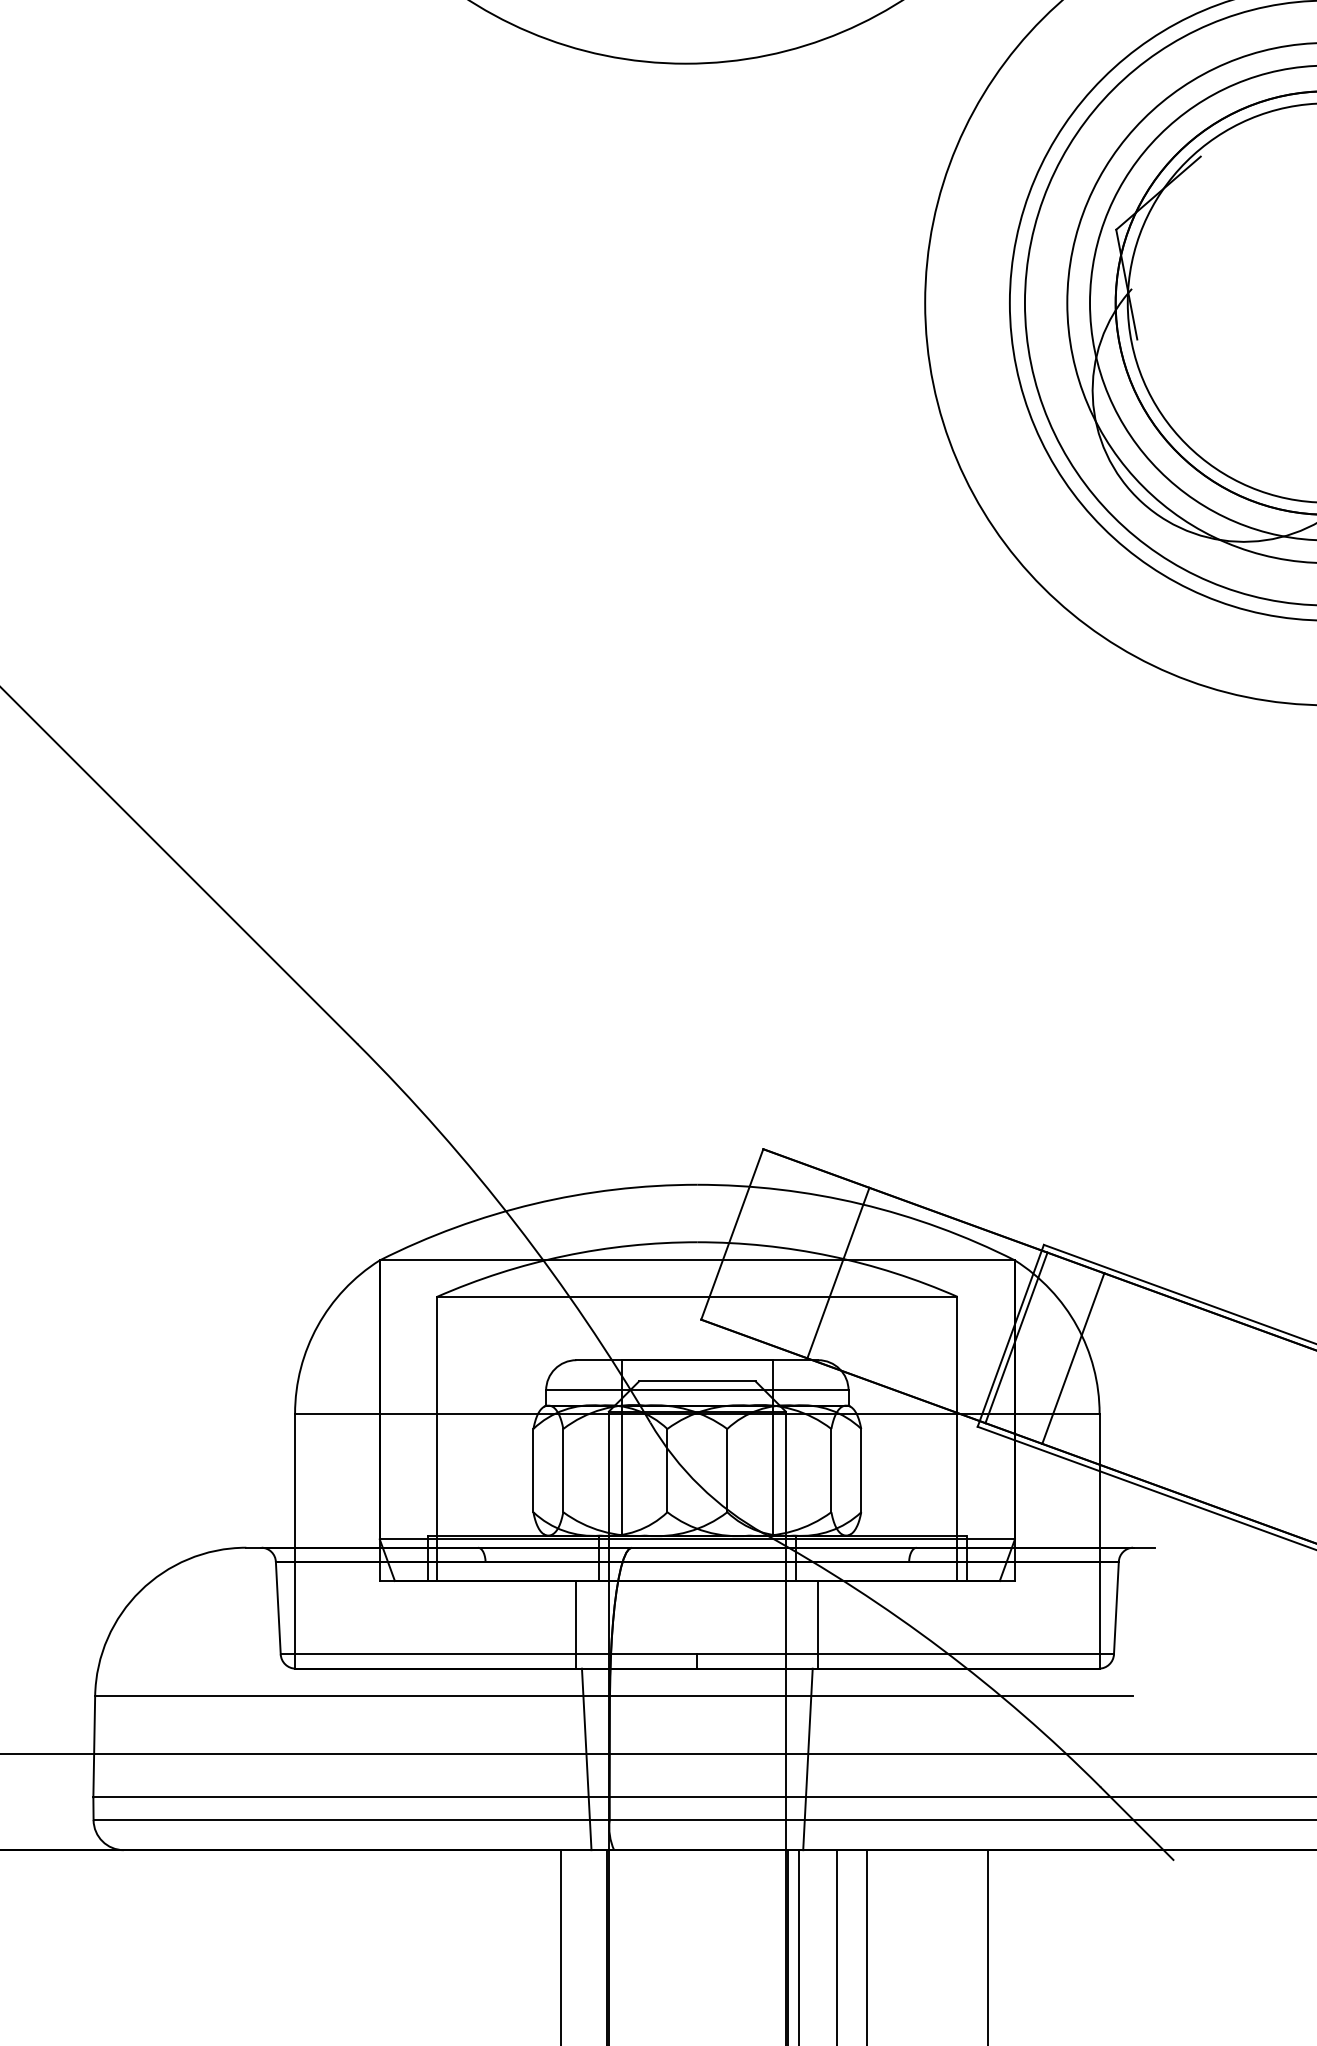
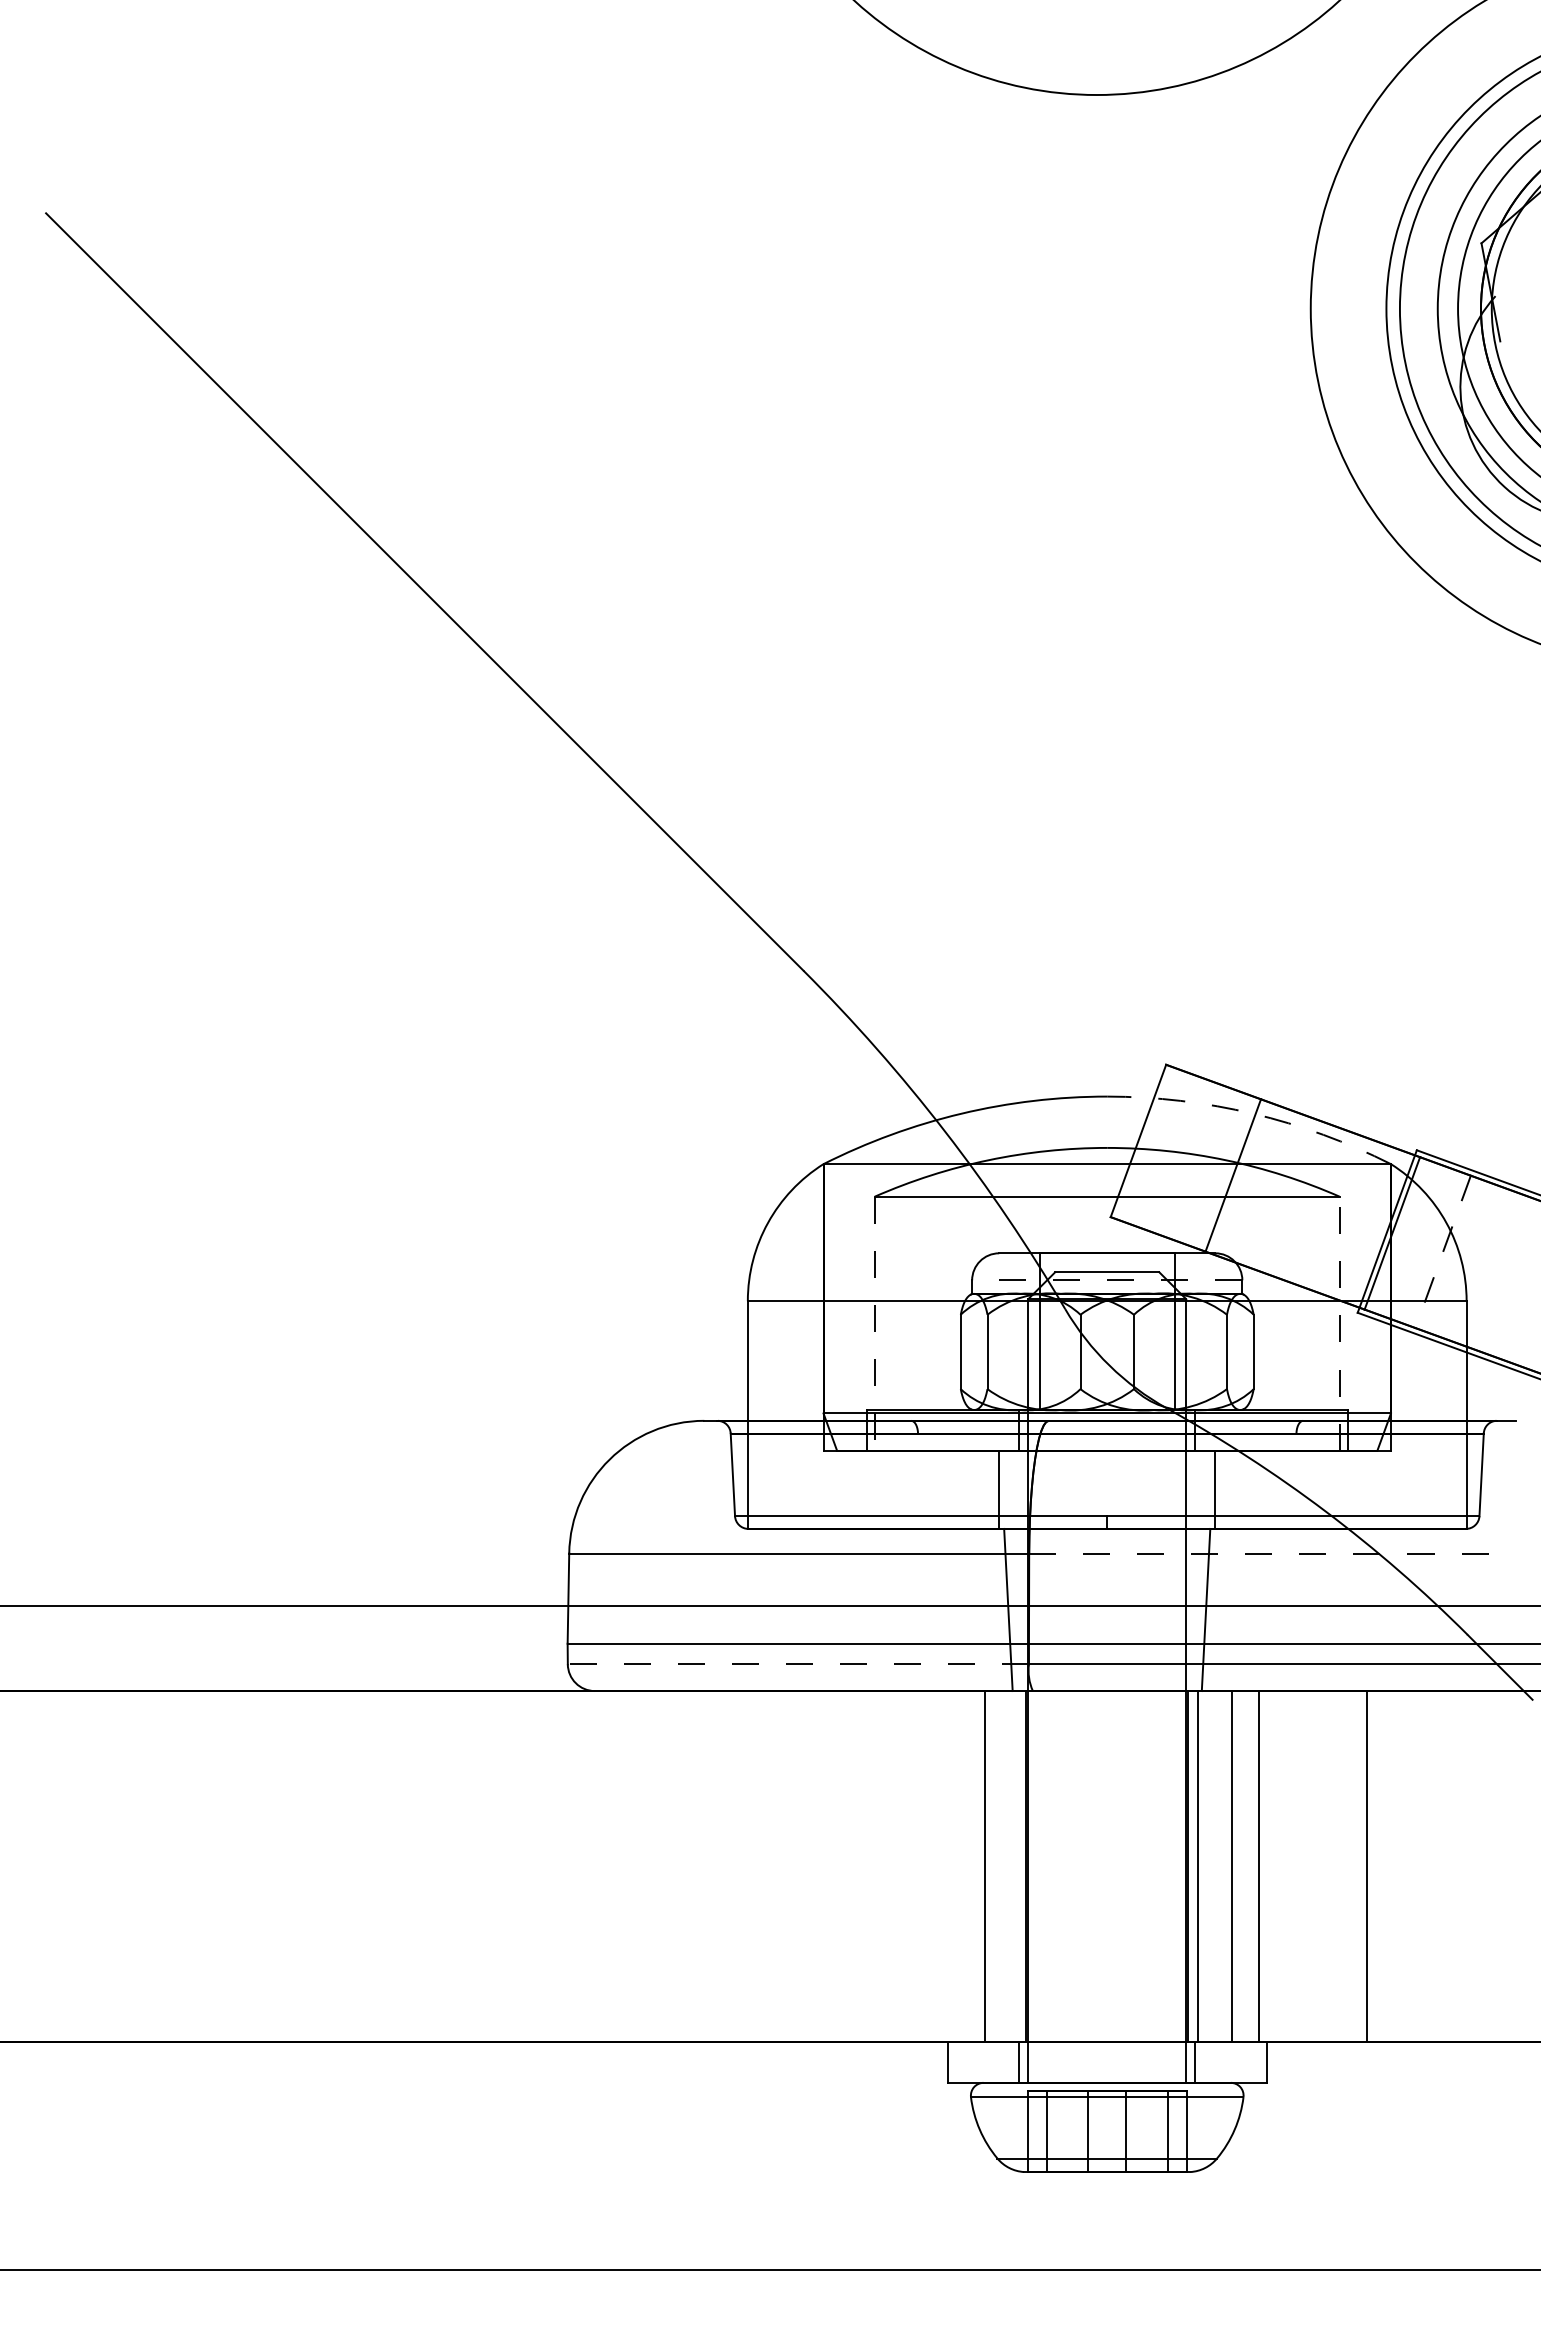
arc: (861, 1203) -> (1253, 1113), solid -> dashed
line: (1072, 1359) -> (1442, 1252), solid -> dashed
line: (696, 1390) -> (1106, 1280), solid -> dashed
line: (436, 1438) -> (874, 1323), solid -> dashed
line: (957, 1438) -> (1339, 1323), solid -> dashed
line: (871, 1696) -> (1262, 1553), solid -> dashed
line: (351, 1820) -> (798, 1664), solid -> dashed

